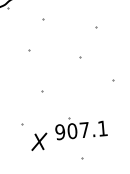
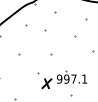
text: (71, 130) -> (66, 78), 907.1 -> 997.1

